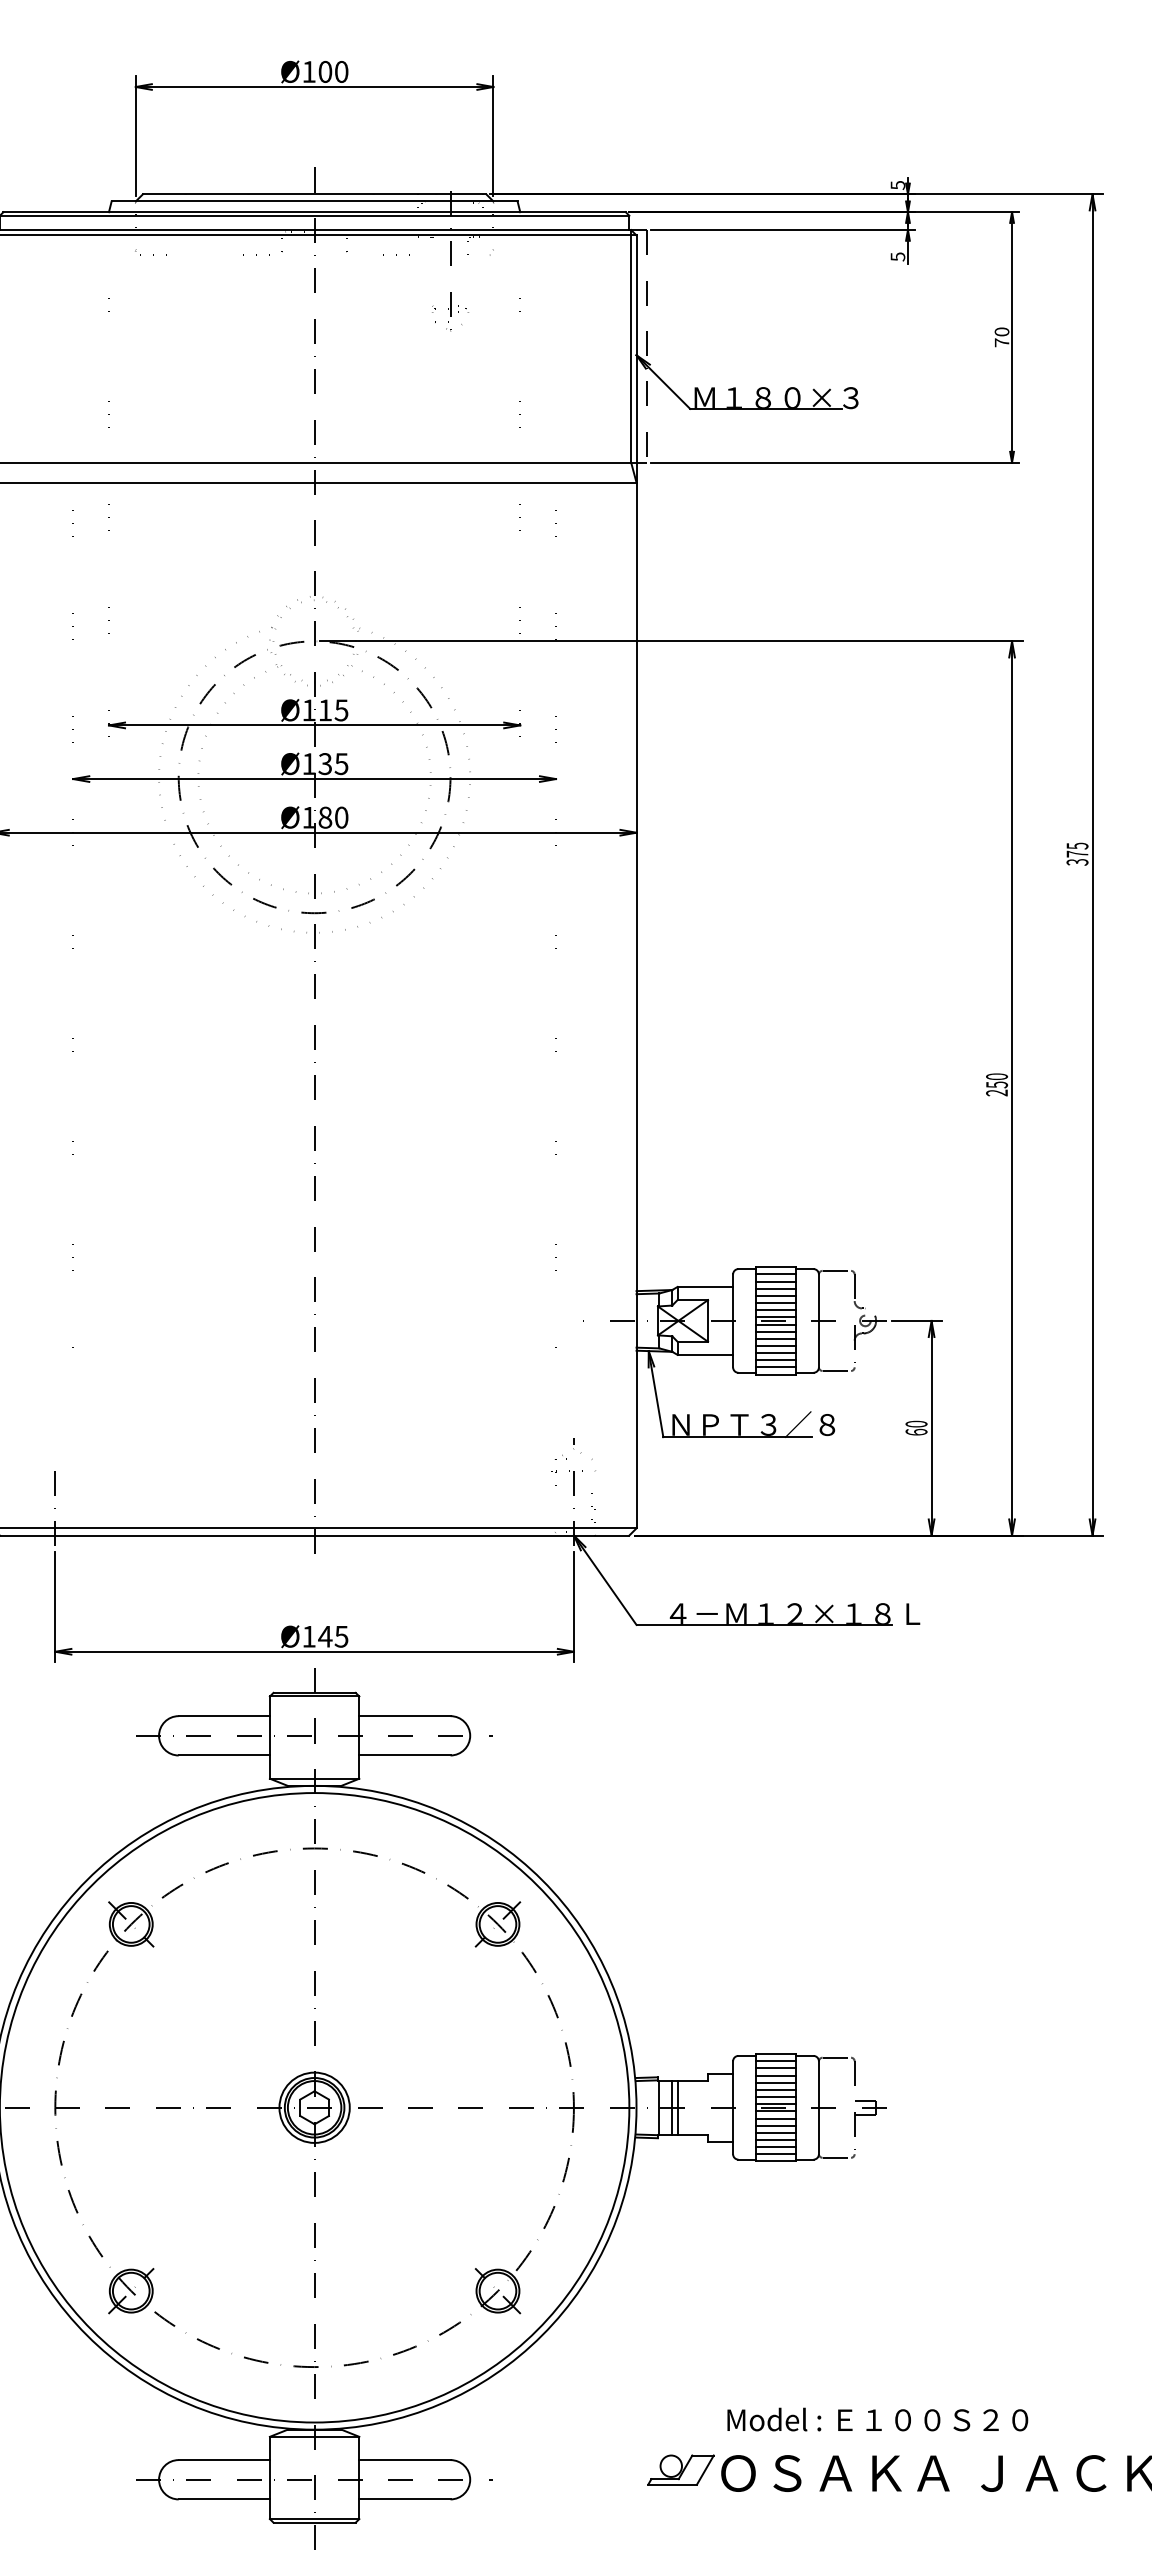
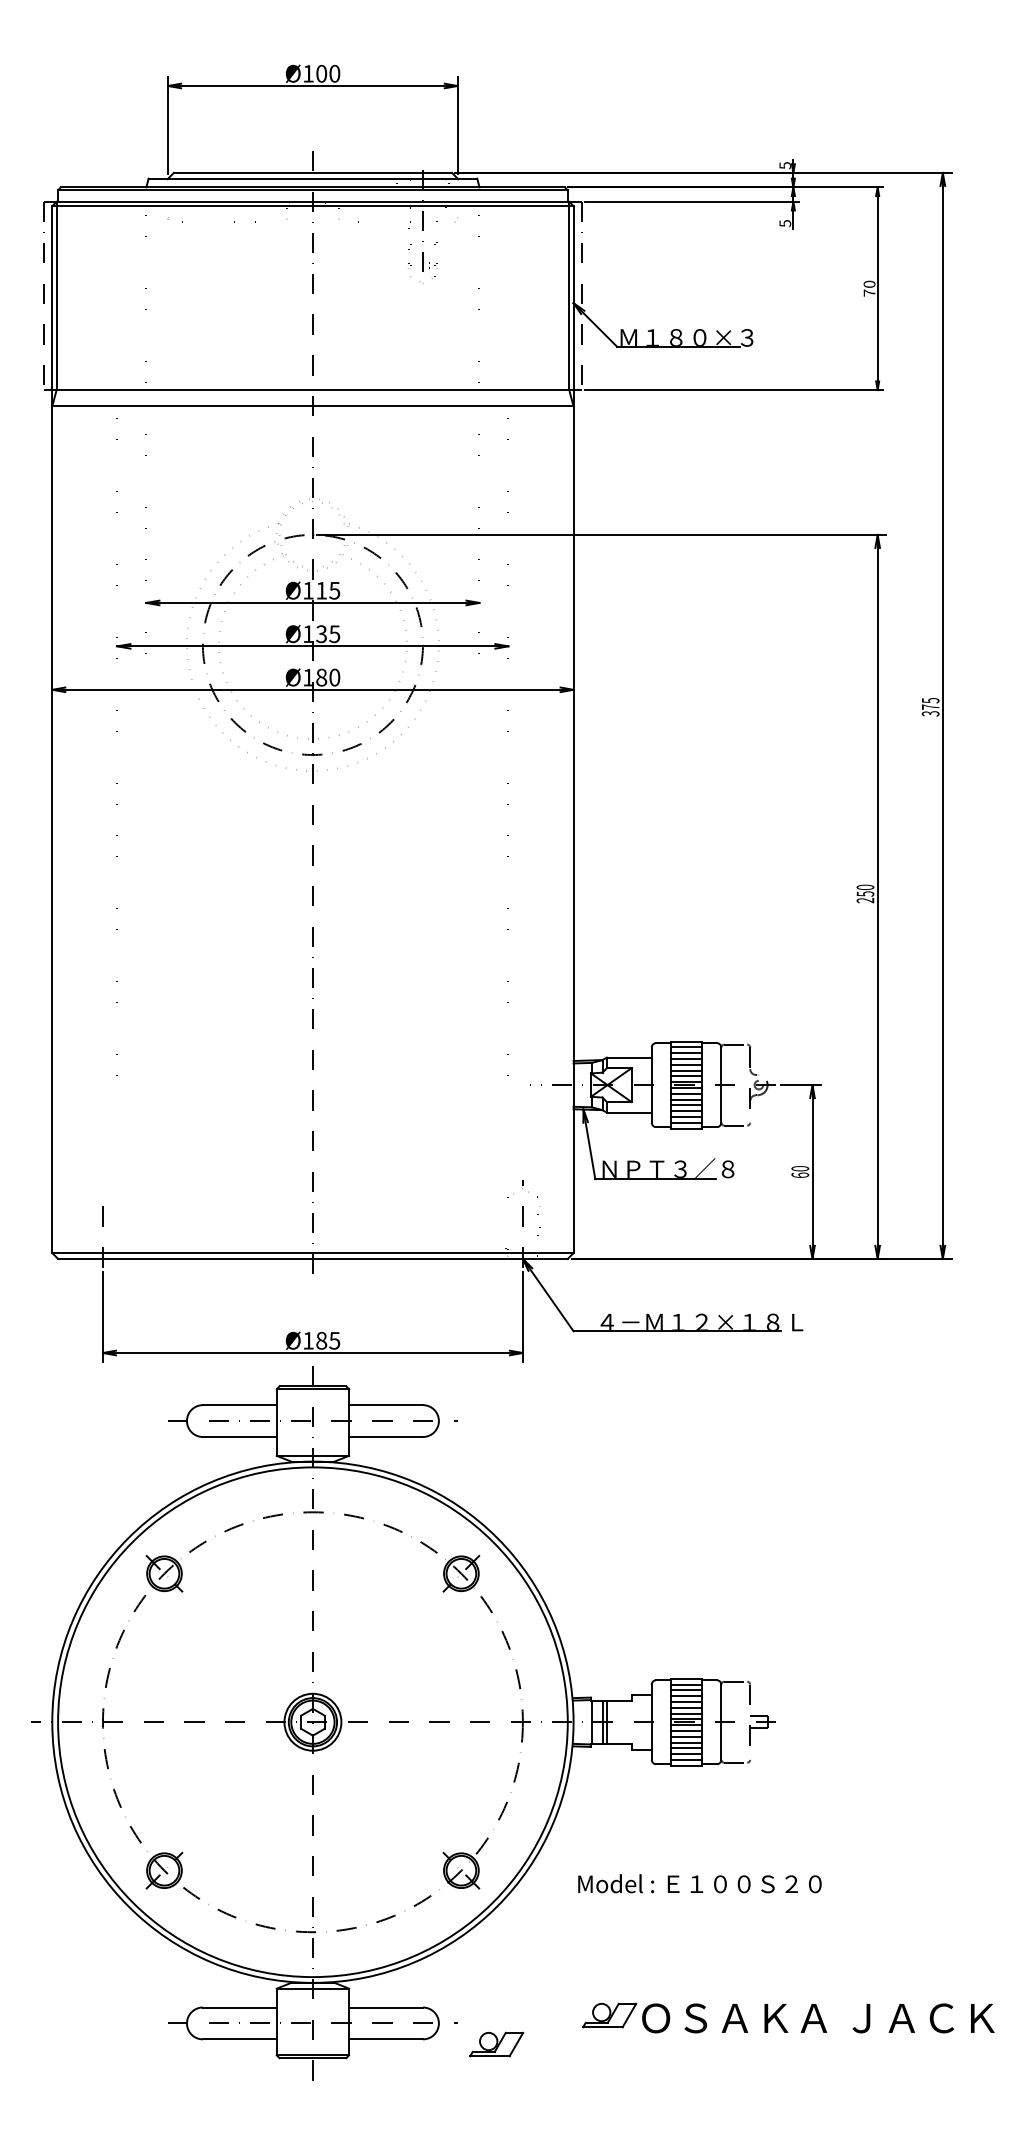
text: (325, 1636) -> (321, 1340), Ø145 -> Ø185
text: (877, 2419) -> (699, 1883), moved
part: (541, 2505) -> (496, 2044), added

